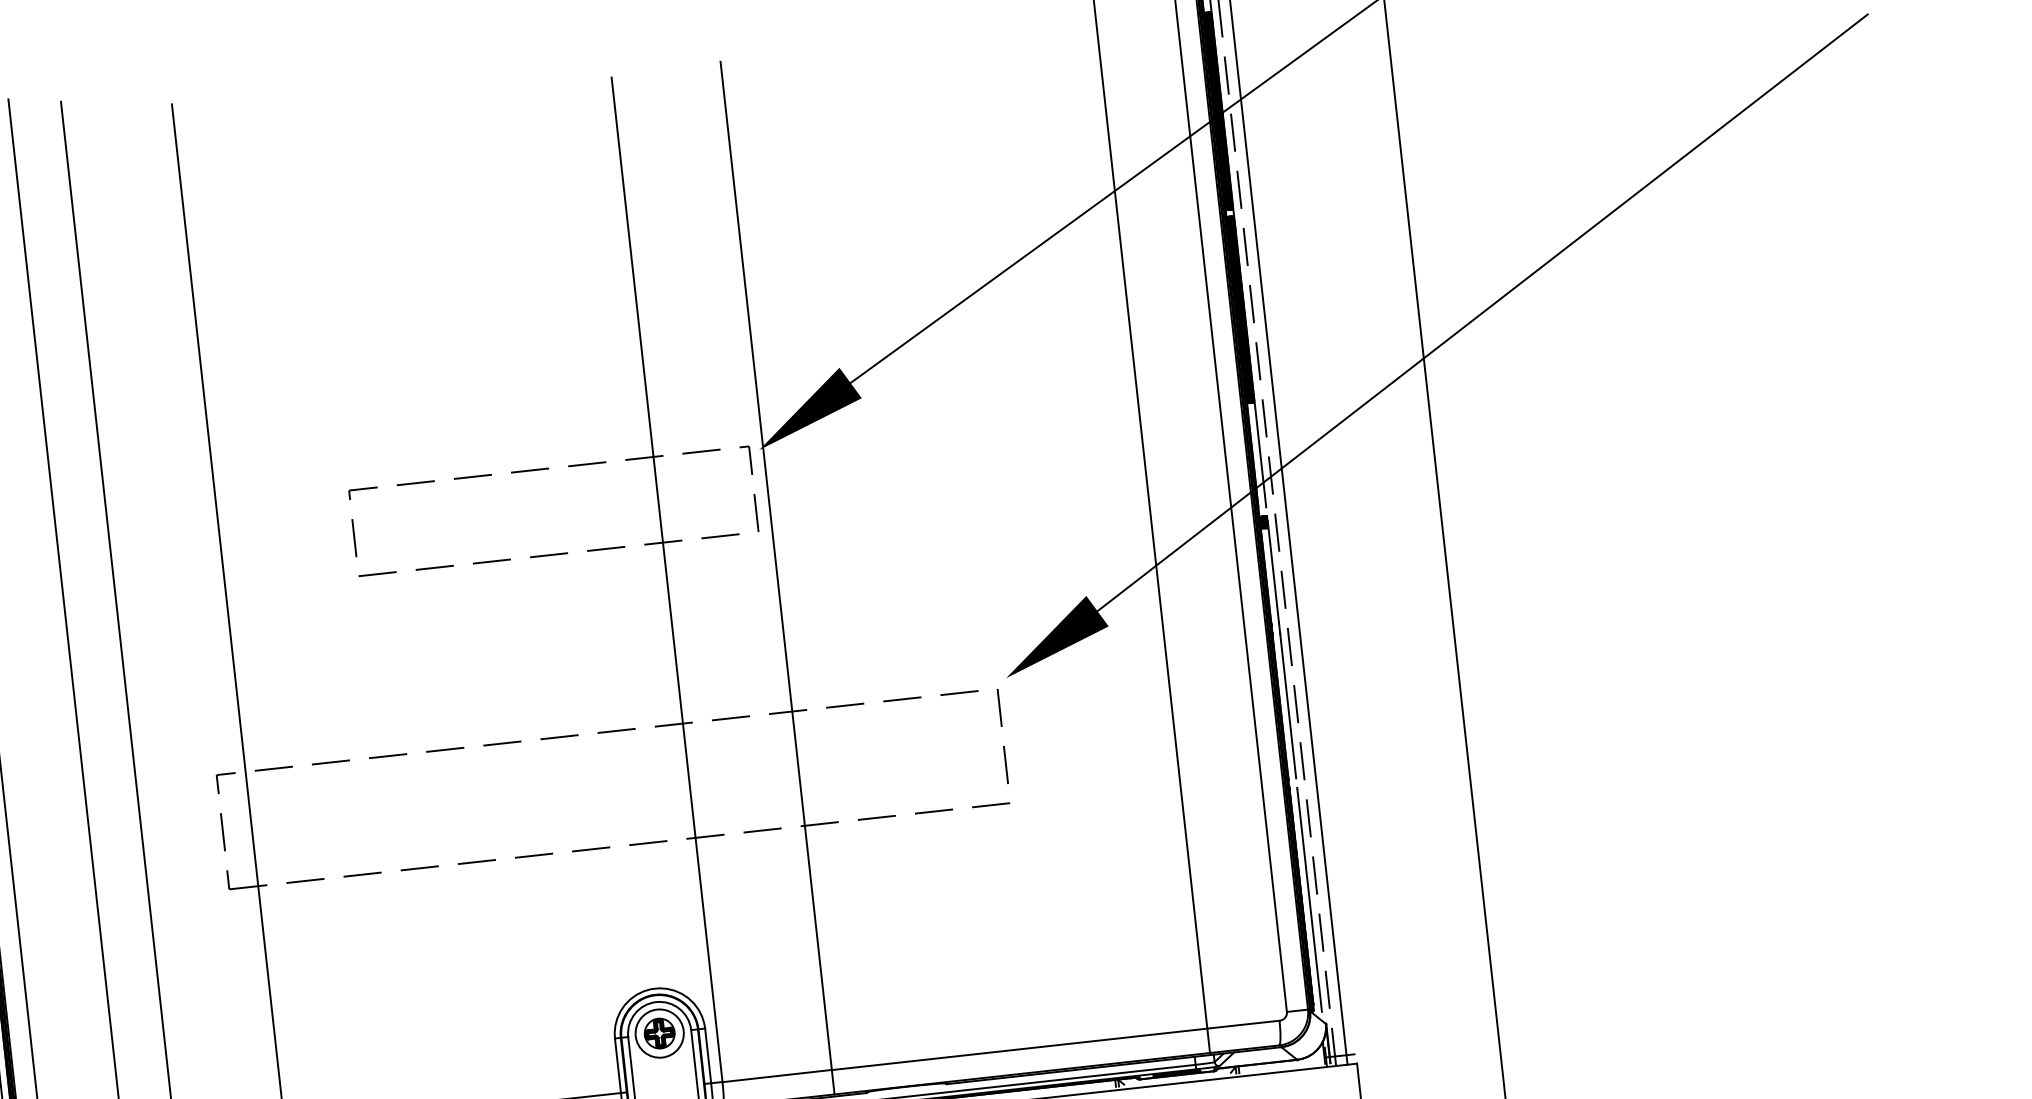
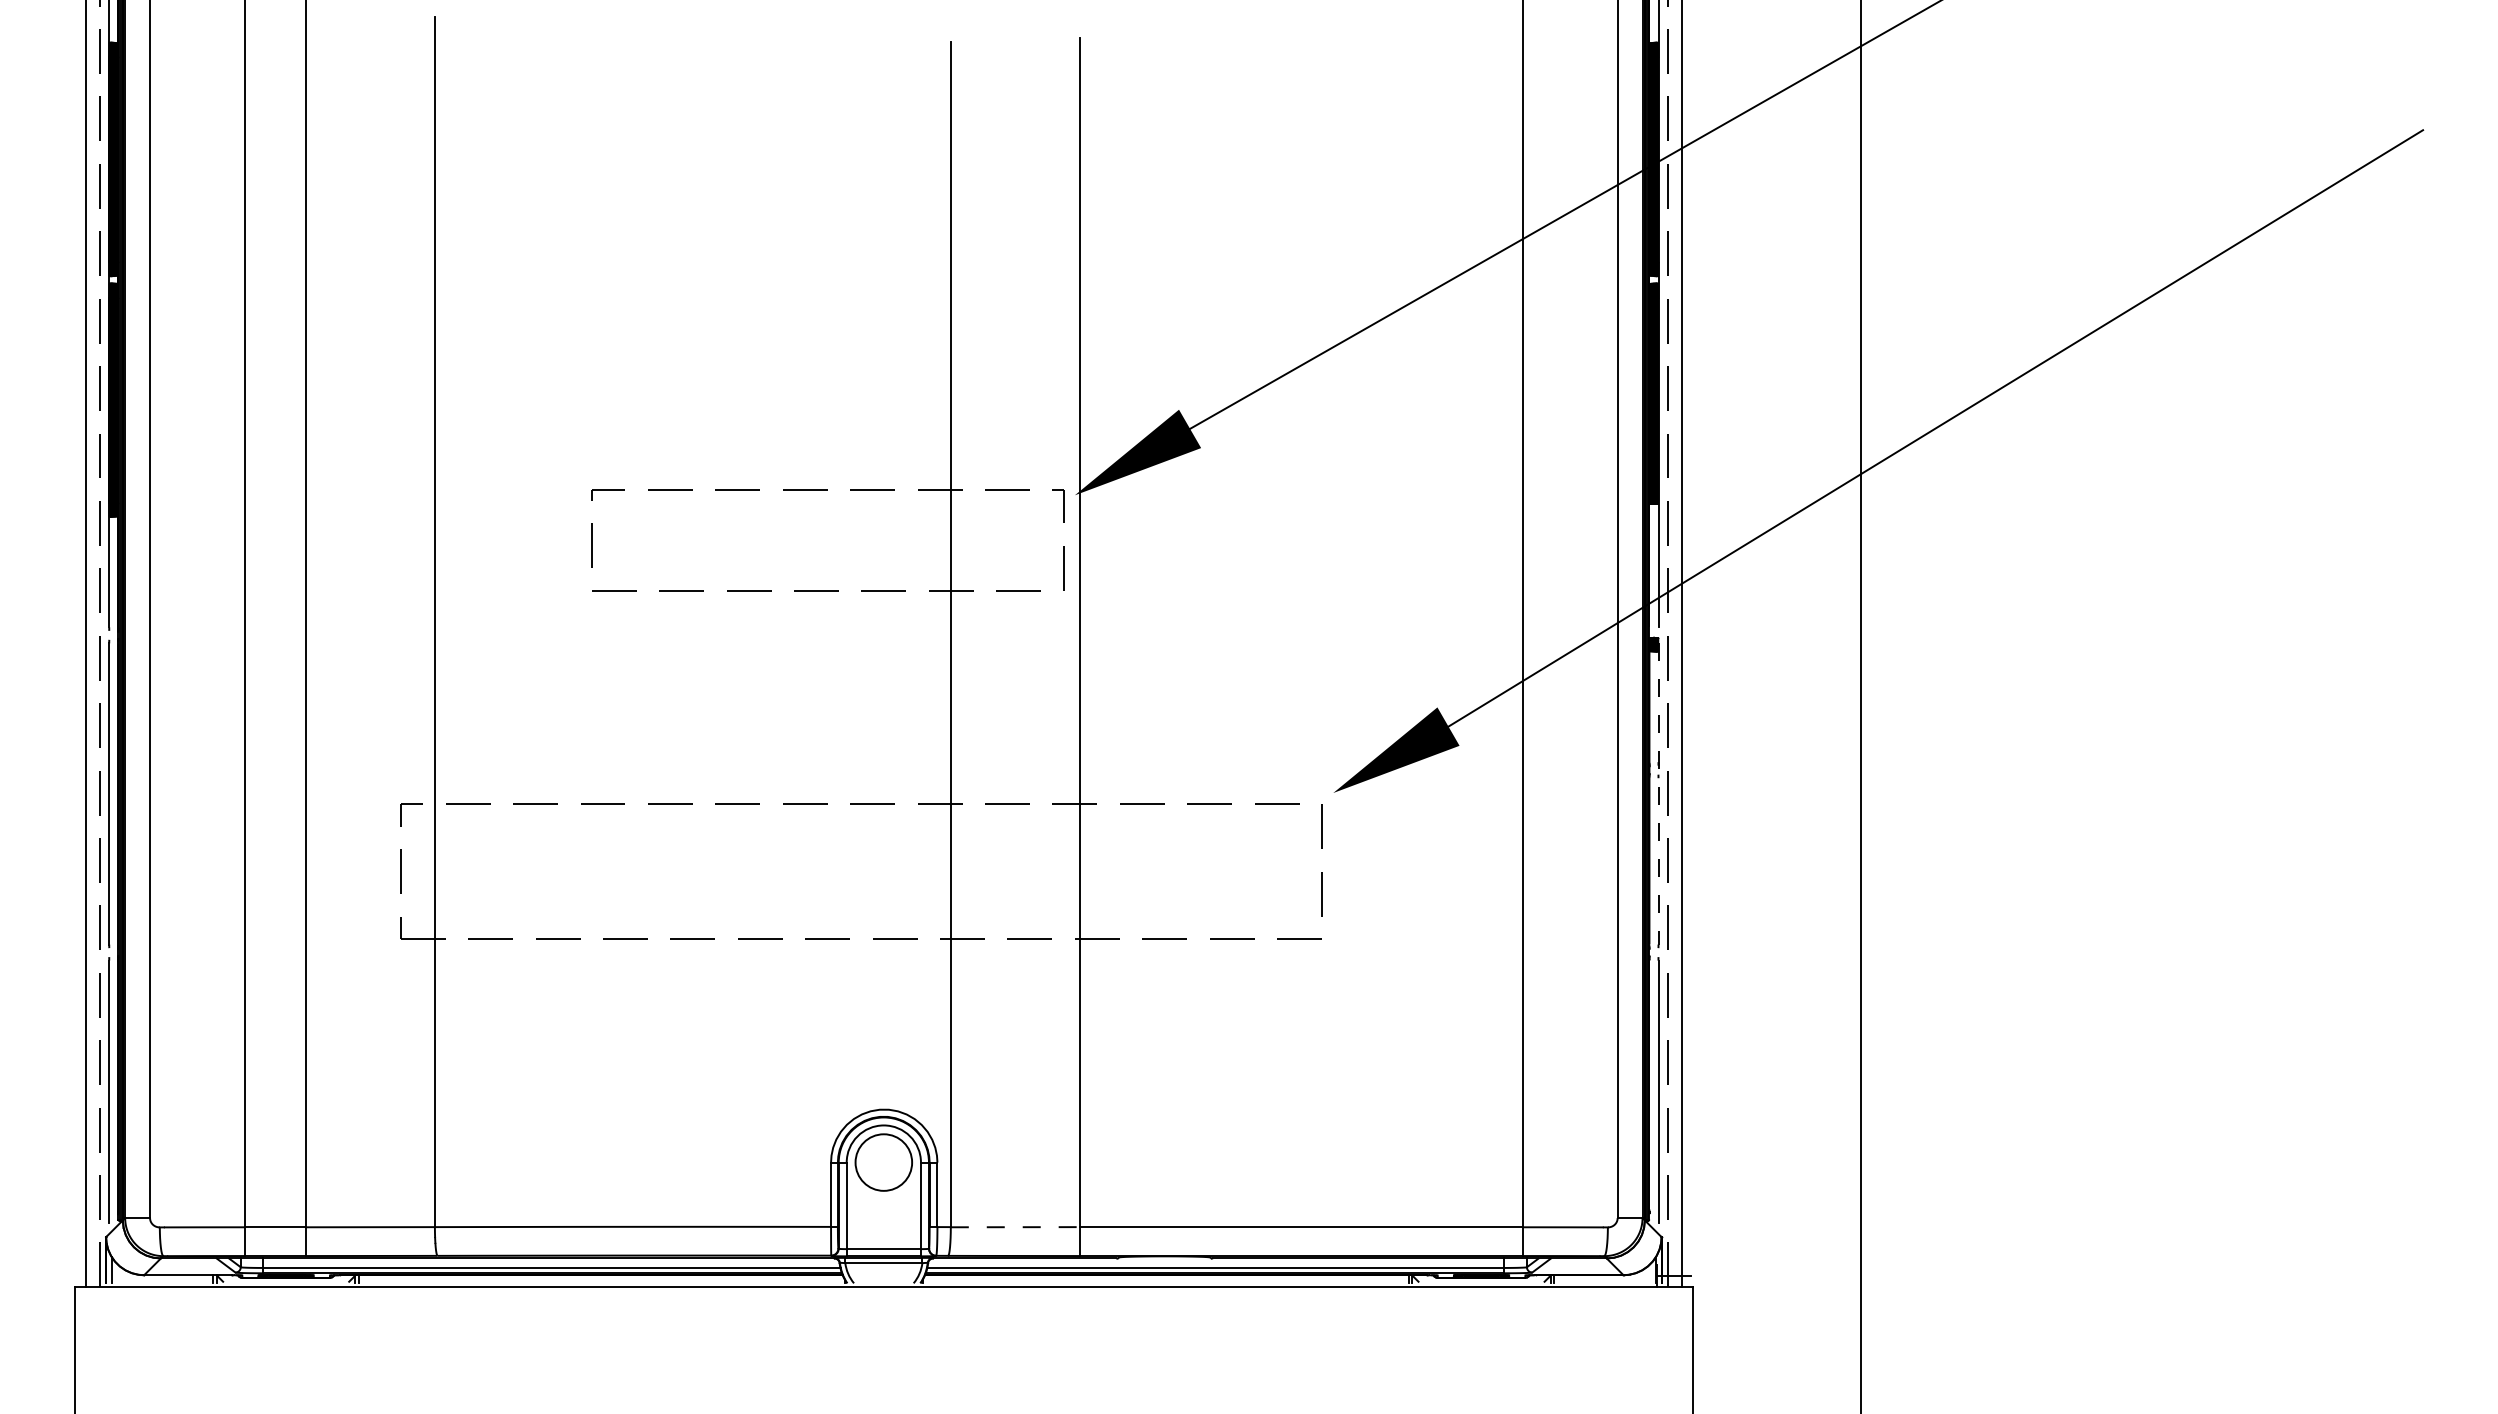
line: (1281, 648) -> (1658, 793), solid -> dashed
part: (659, 1033) -> (883, 1162), removed
line: (777, 1076) -> (1015, 1227), solid -> dashed

